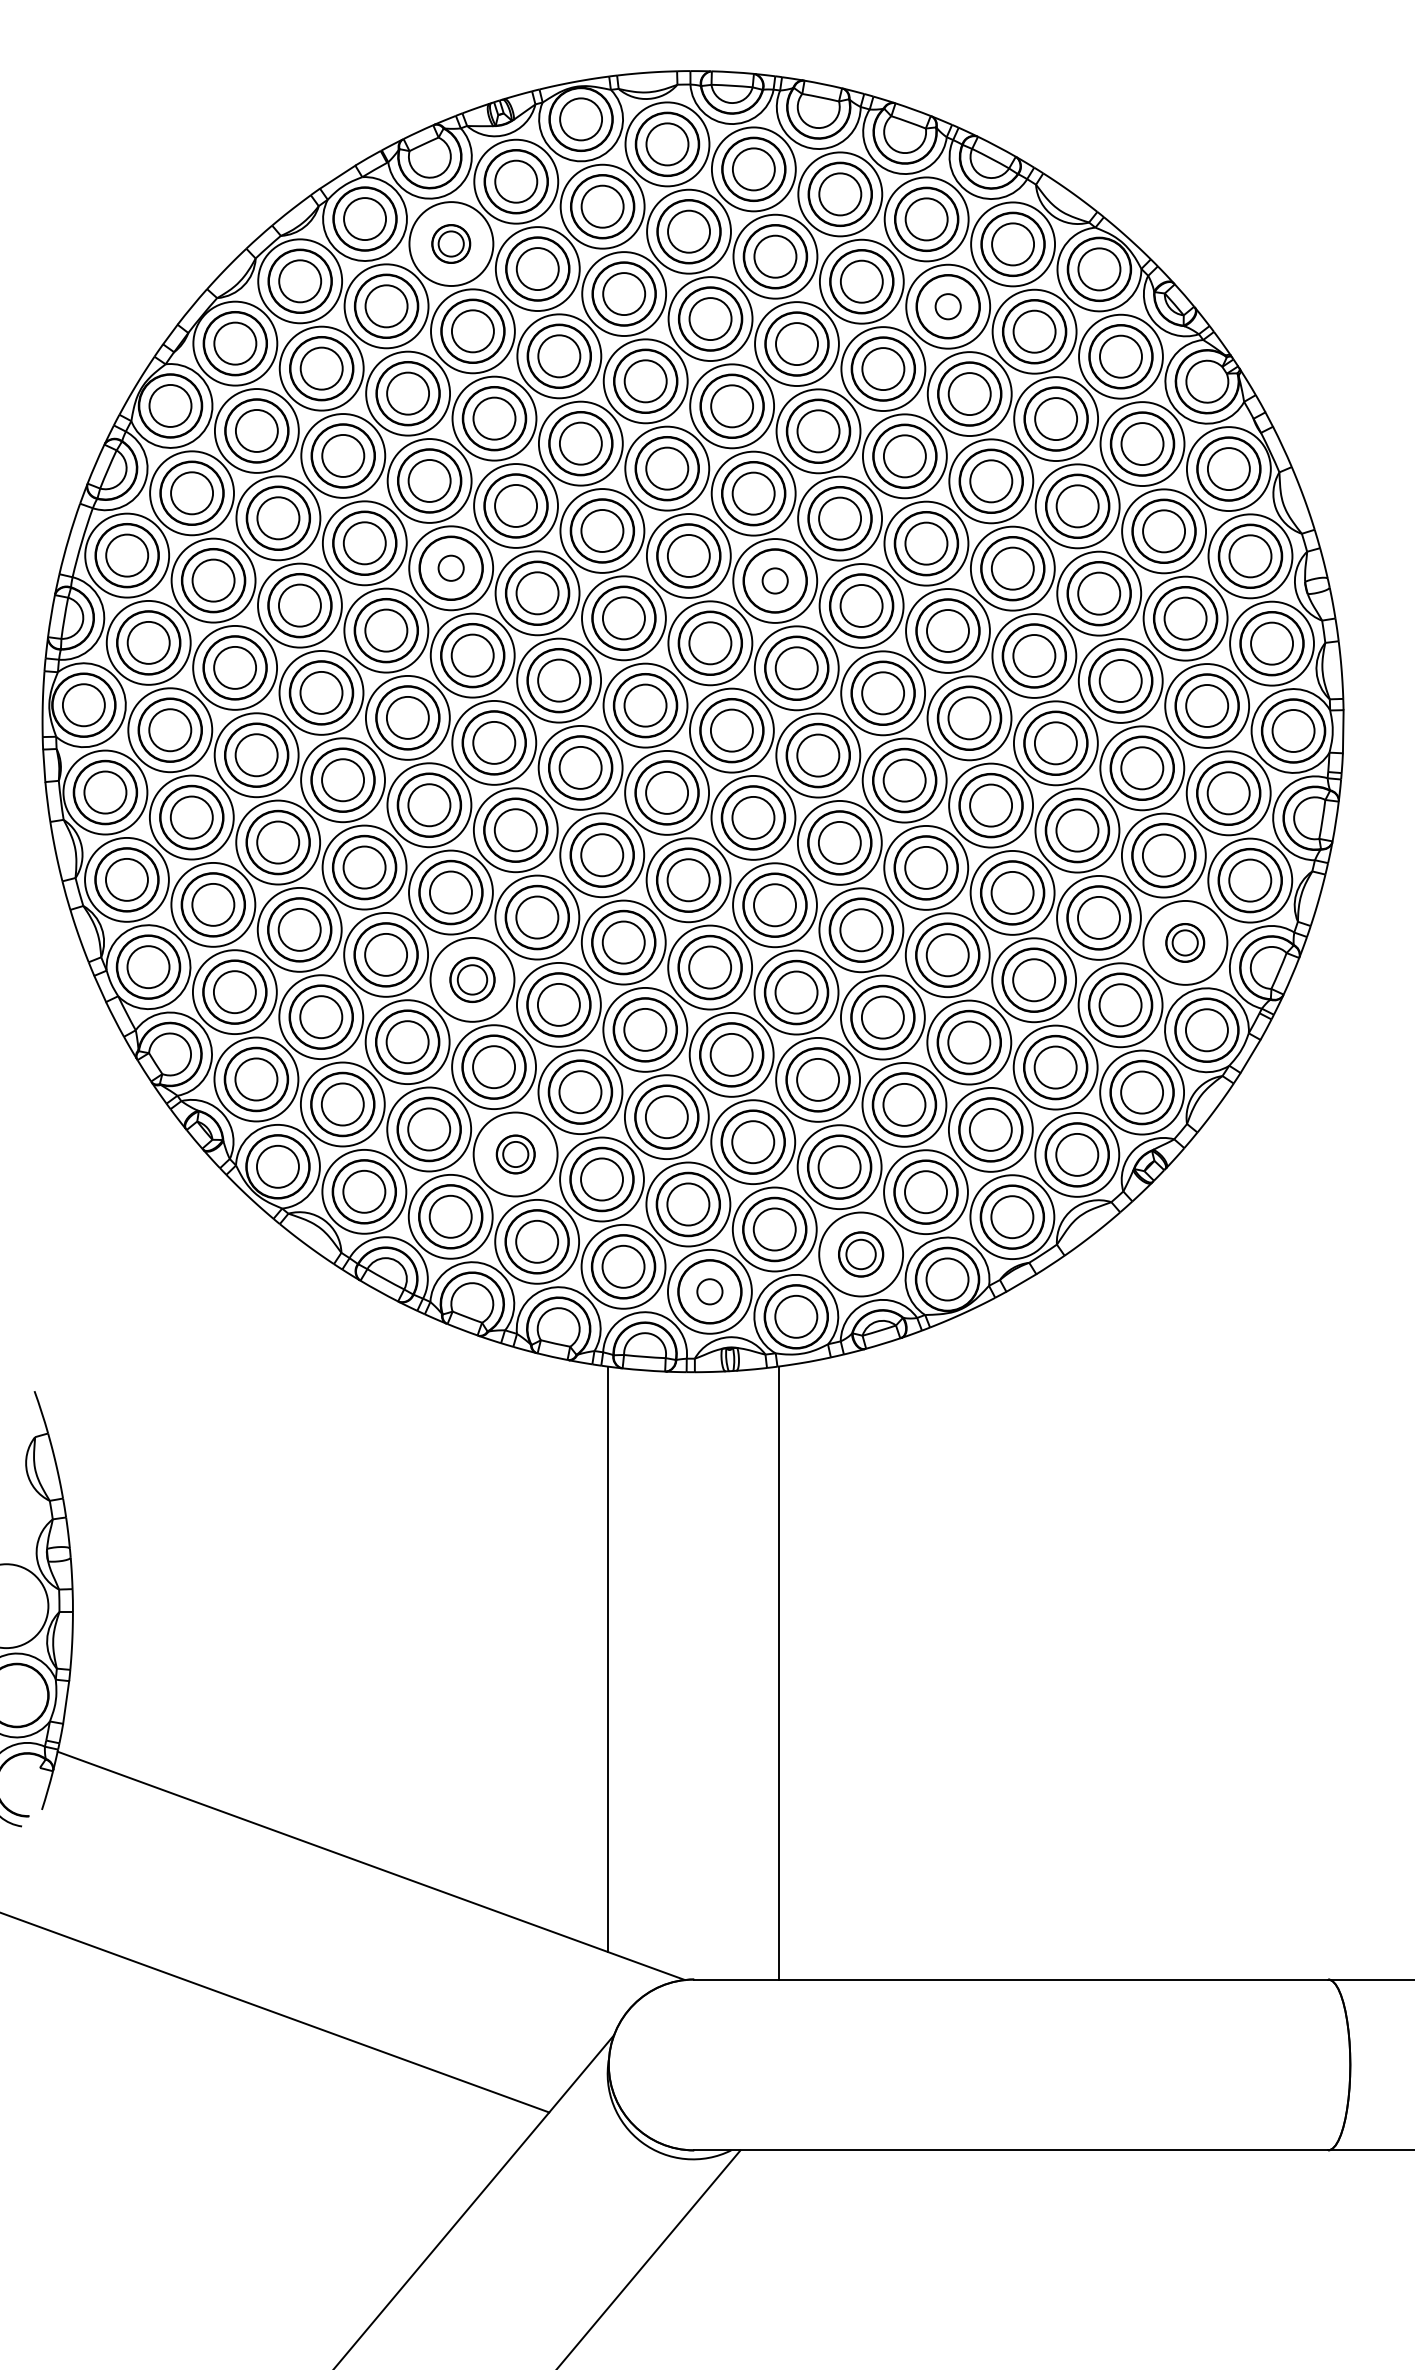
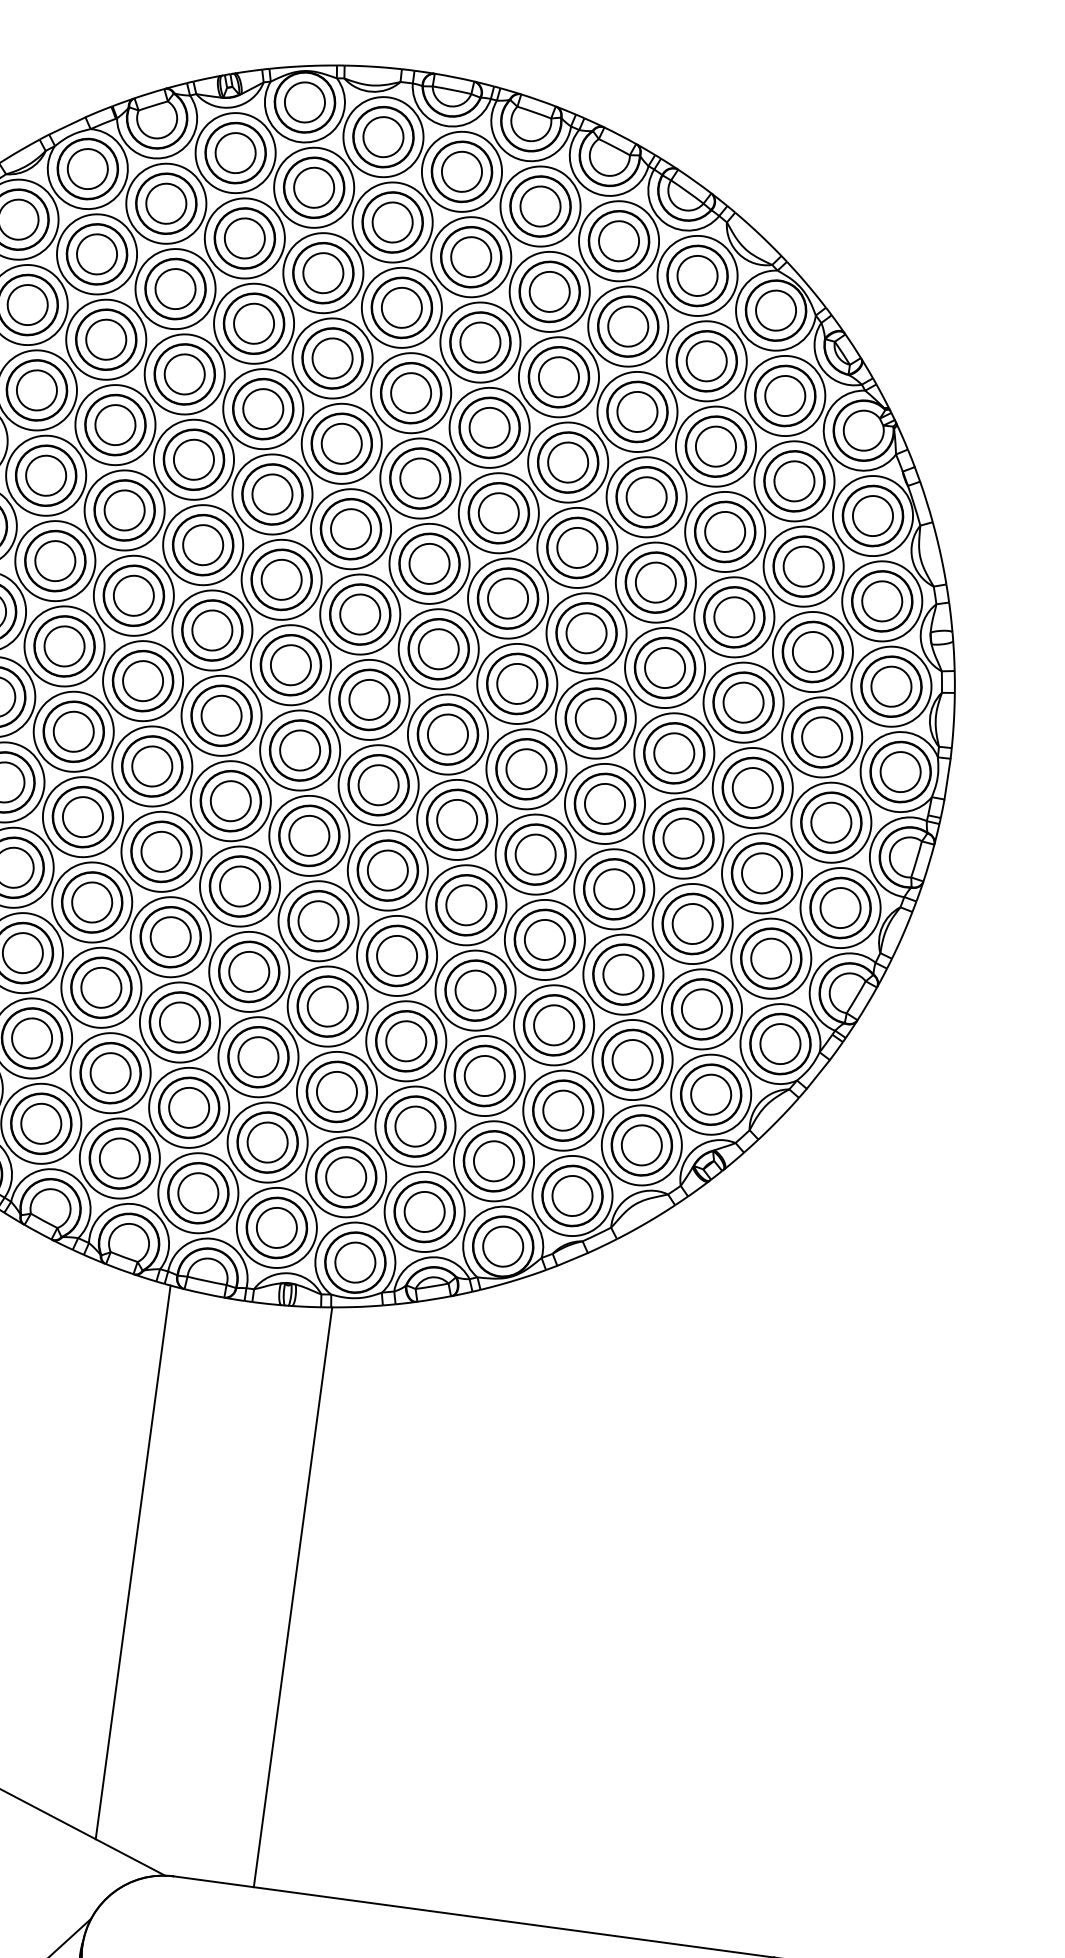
part: (450, 243) -> (165, 203), size x1.67
circle: (948, 306) -> (628, 326), size x1.67
circle: (451, 568) -> (124, 510), size x1.67
circle: (775, 580) -> (429, 563), size x1.67
part: (1184, 942) -> (770, 958), size x1.67
part: (472, 979) -> (92, 902), size x1.43
part: (515, 1154) -> (110, 1073), size x1.67
part: (860, 1254) -> (424, 1211), size x1.43
circle: (709, 1291) -> (276, 1227), size x1.67

